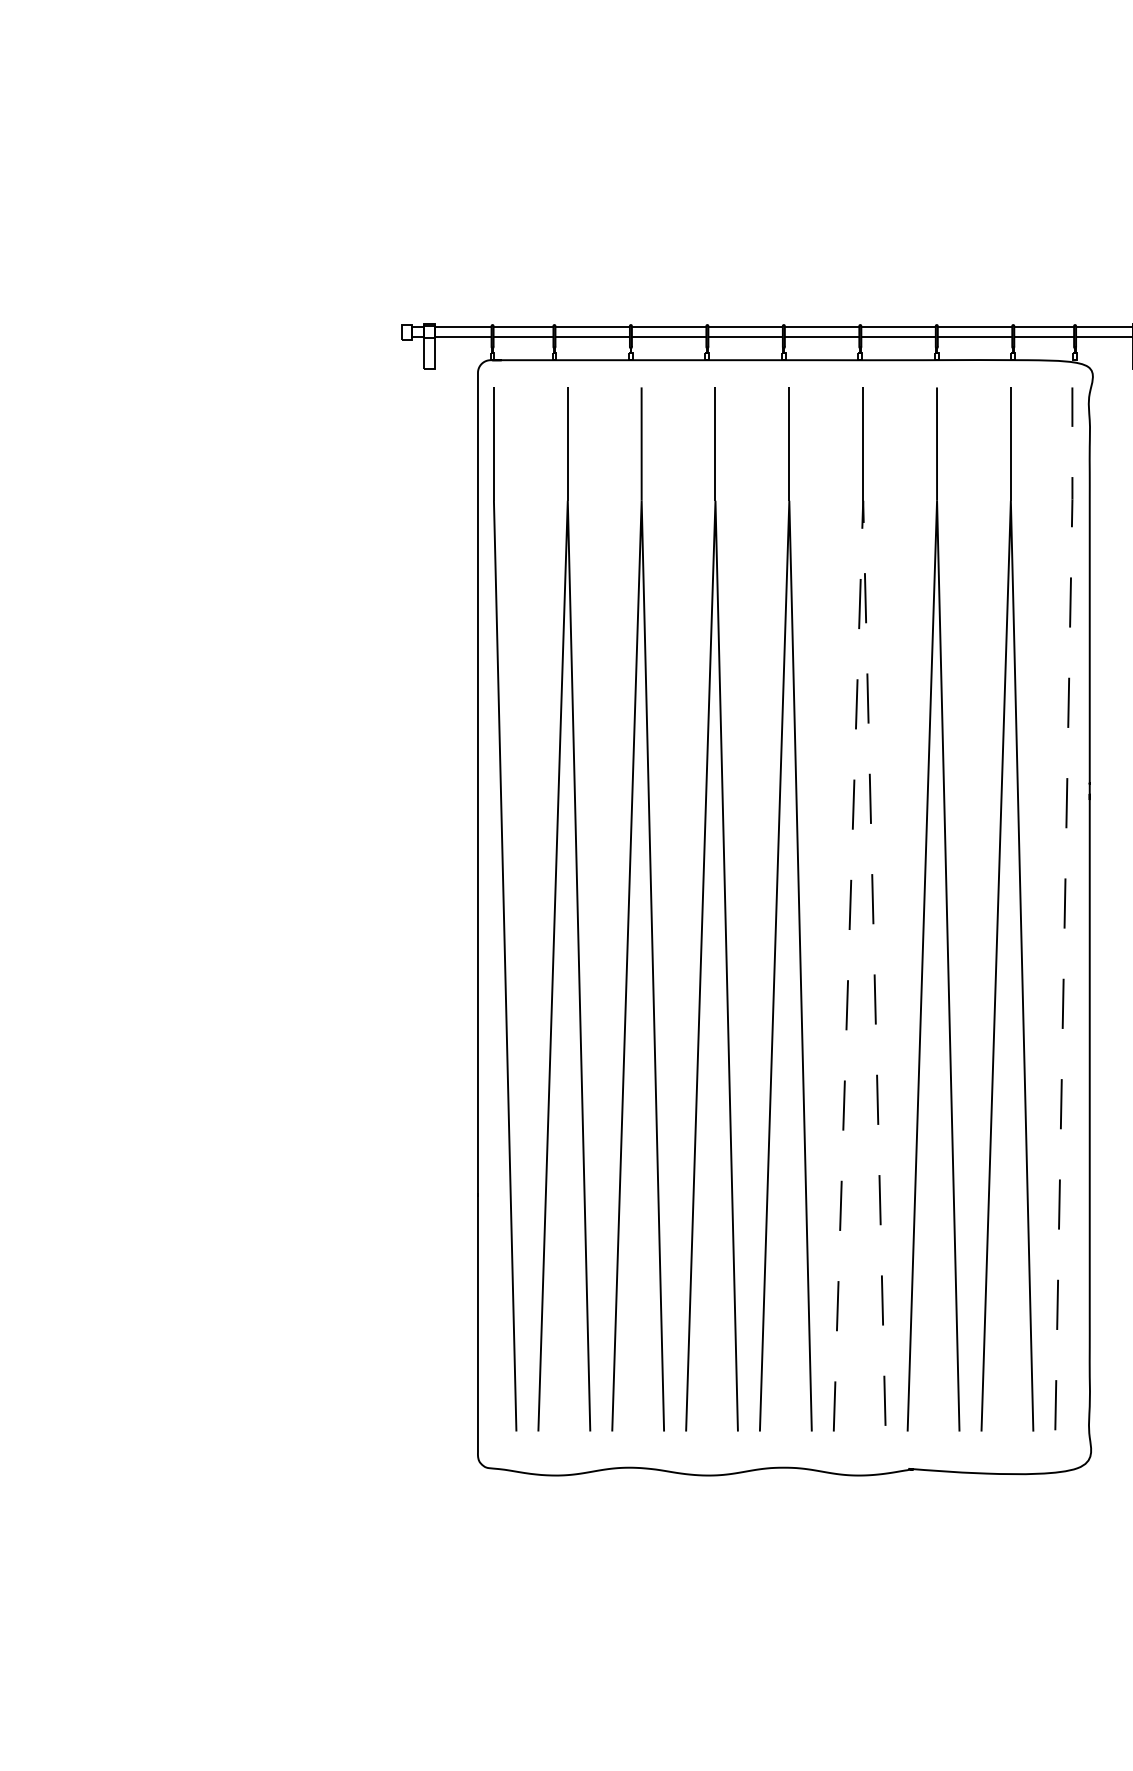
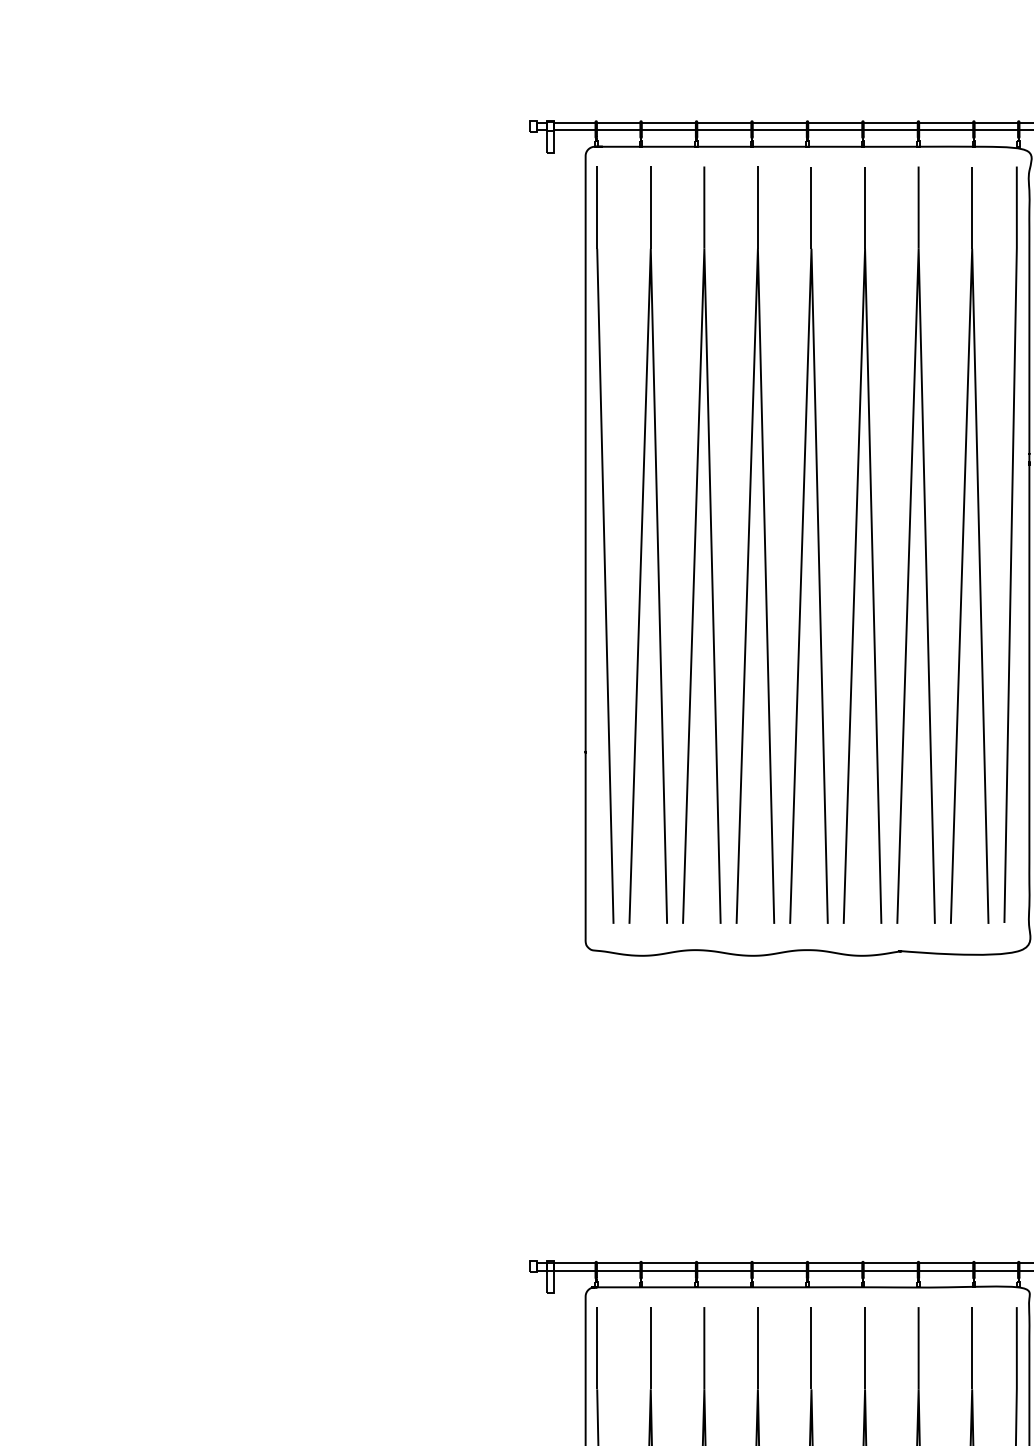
line: (863, 500) -> (865, 248), dashed -> solid
line: (1065, 907) -> (1011, 543), dashed -> solid

